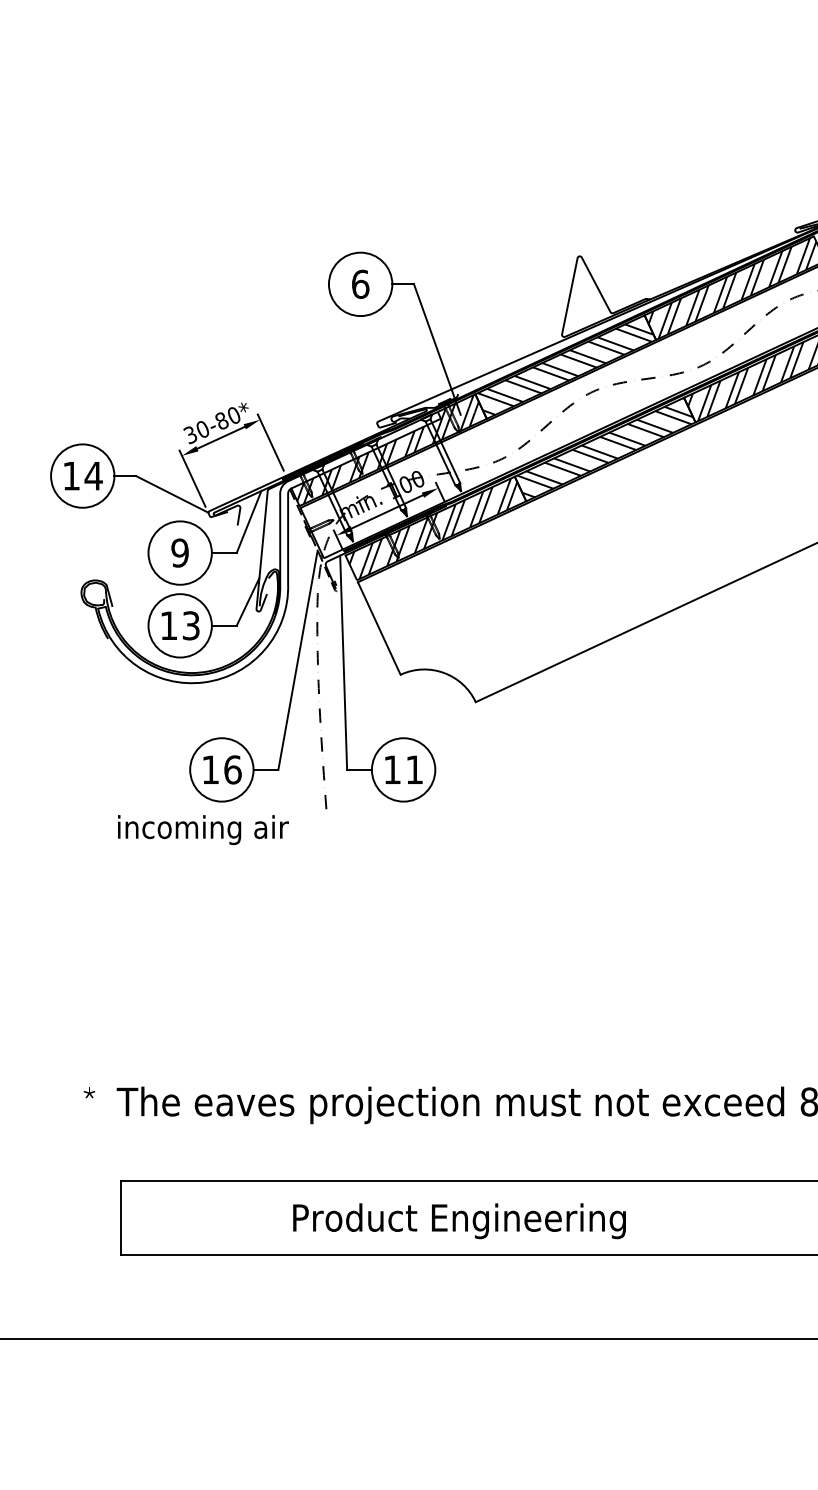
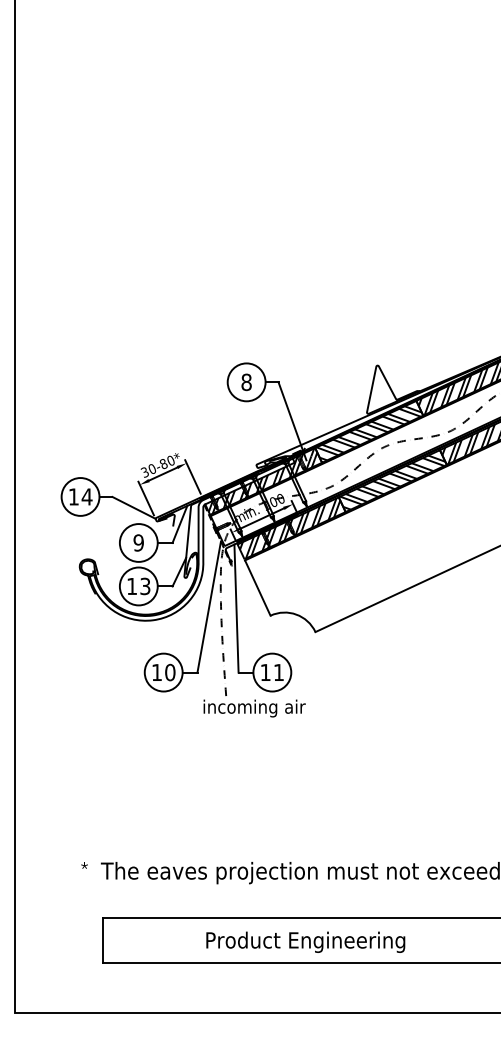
text: (360, 282) -> (246, 381), 6 -> 8
text: (233, 768) -> (170, 671), 16 -> 10
text: (203, 830) -> (254, 708), moved

